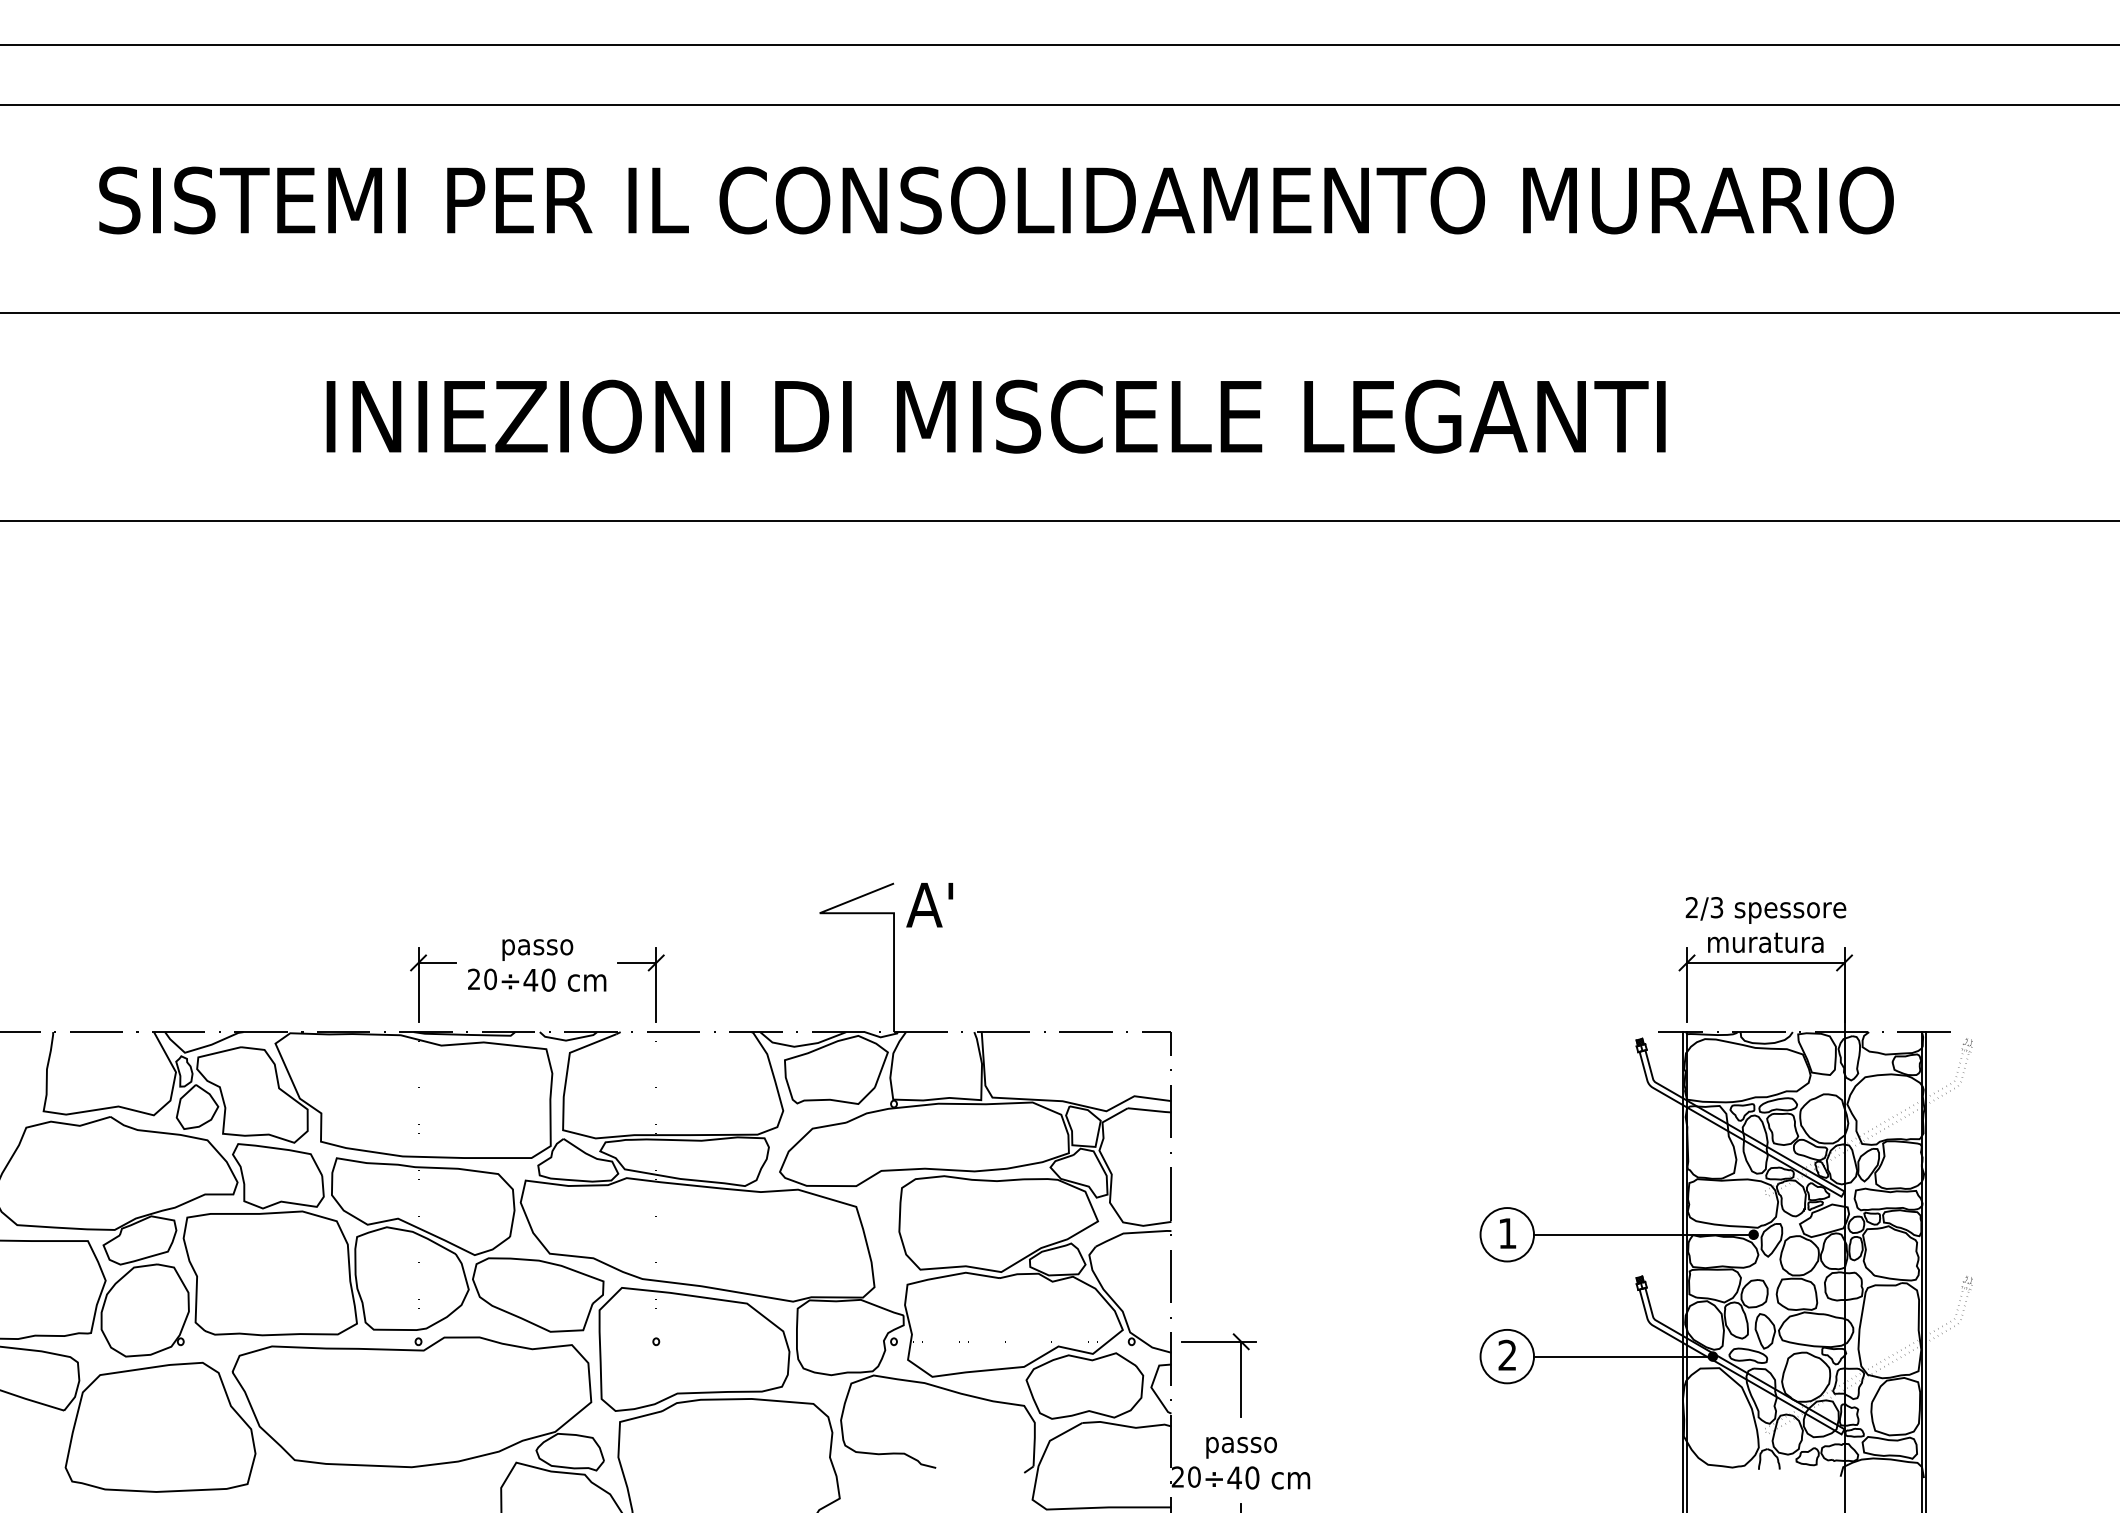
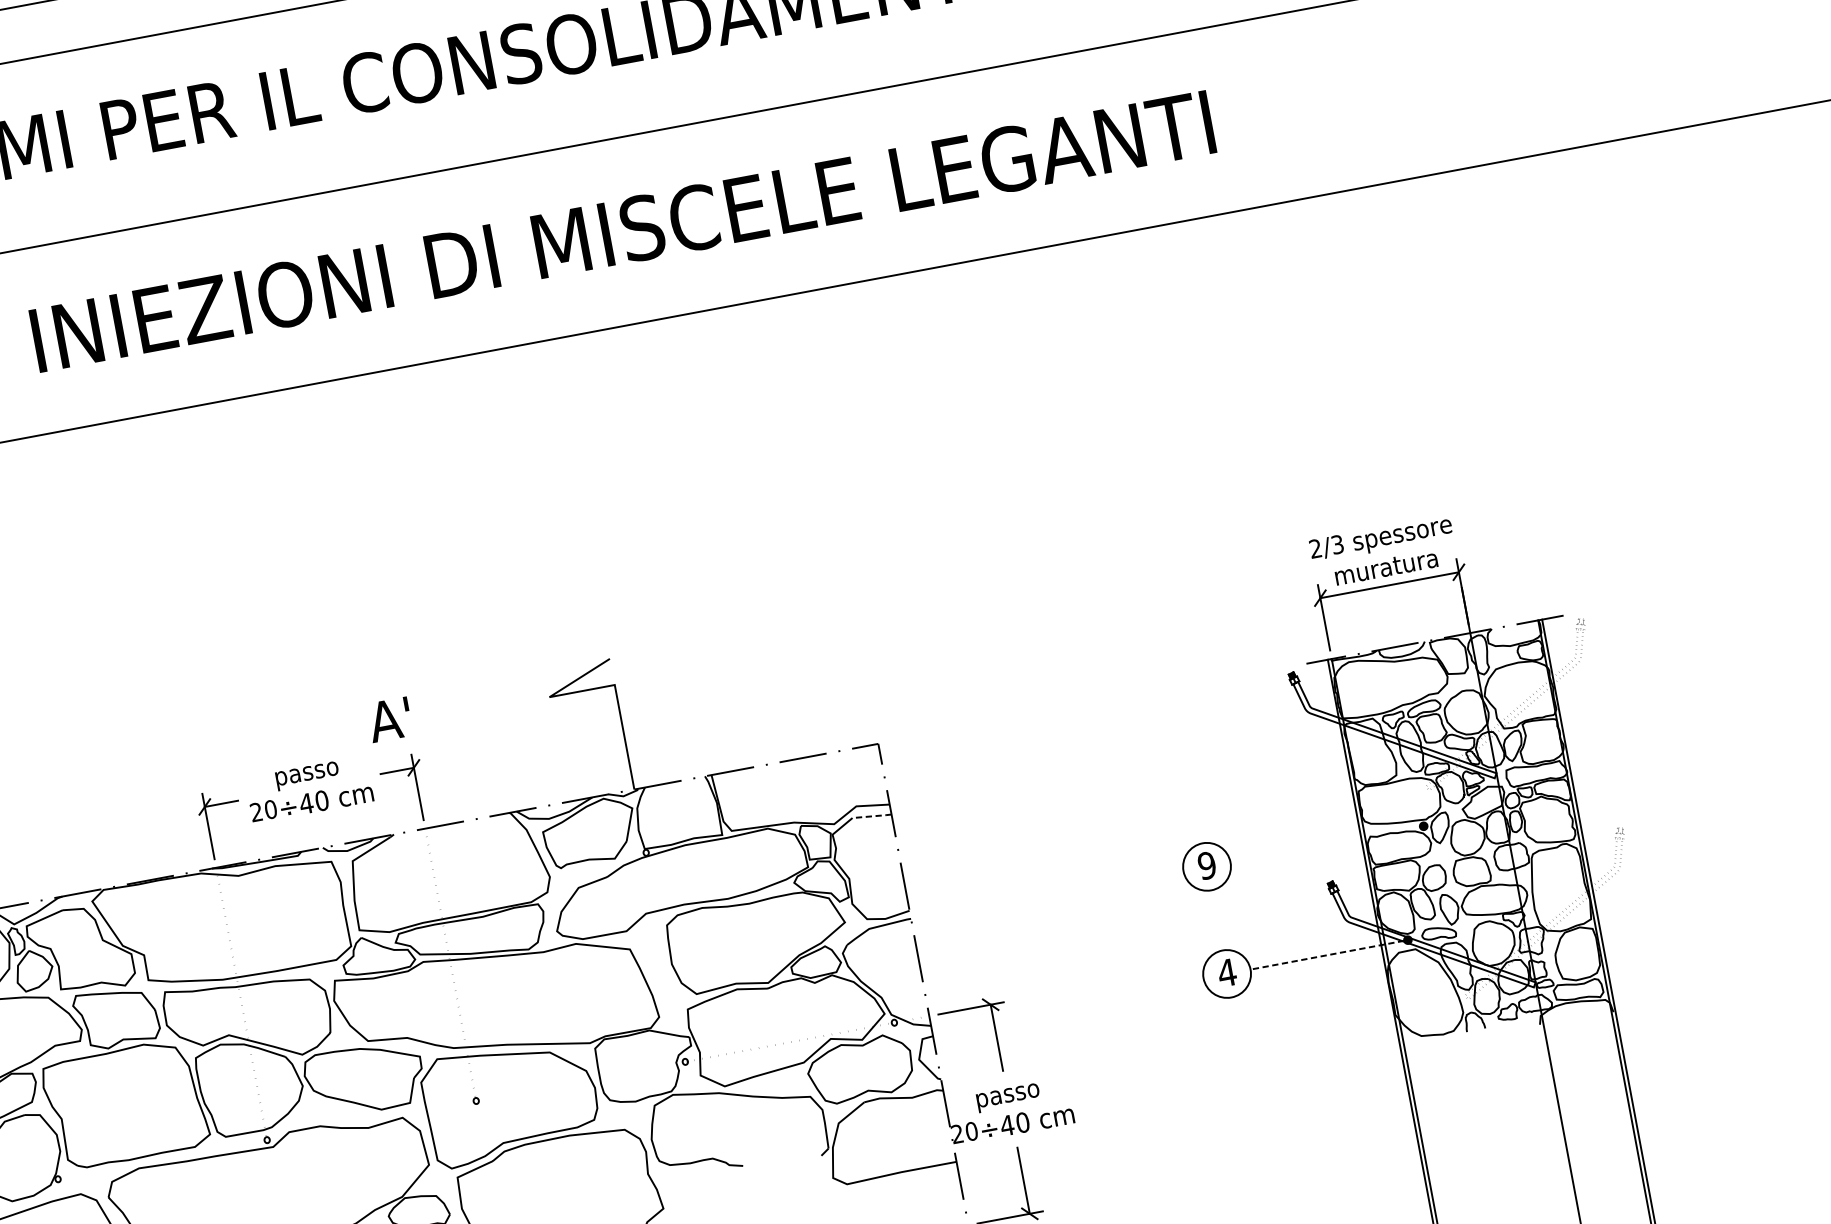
text: (929, 905) -> (389, 720), moved
line: (1150, 1110) -> (872, 816), solid -> dashed
text: (1507, 1233) -> (1207, 865), 1 -> 9
line: (1641, 1234) -> (1325, 844), removed
text: (1507, 1354) -> (1226, 972), 2 -> 4
line: (1620, 1356) -> (1326, 955), solid -> dashed

